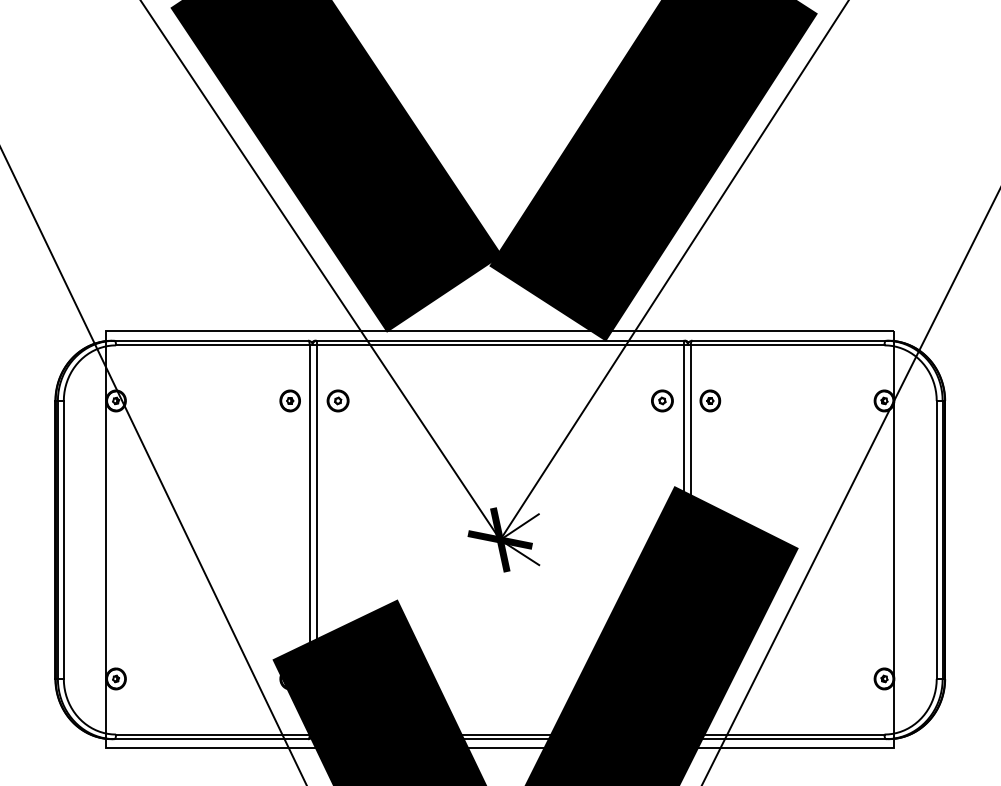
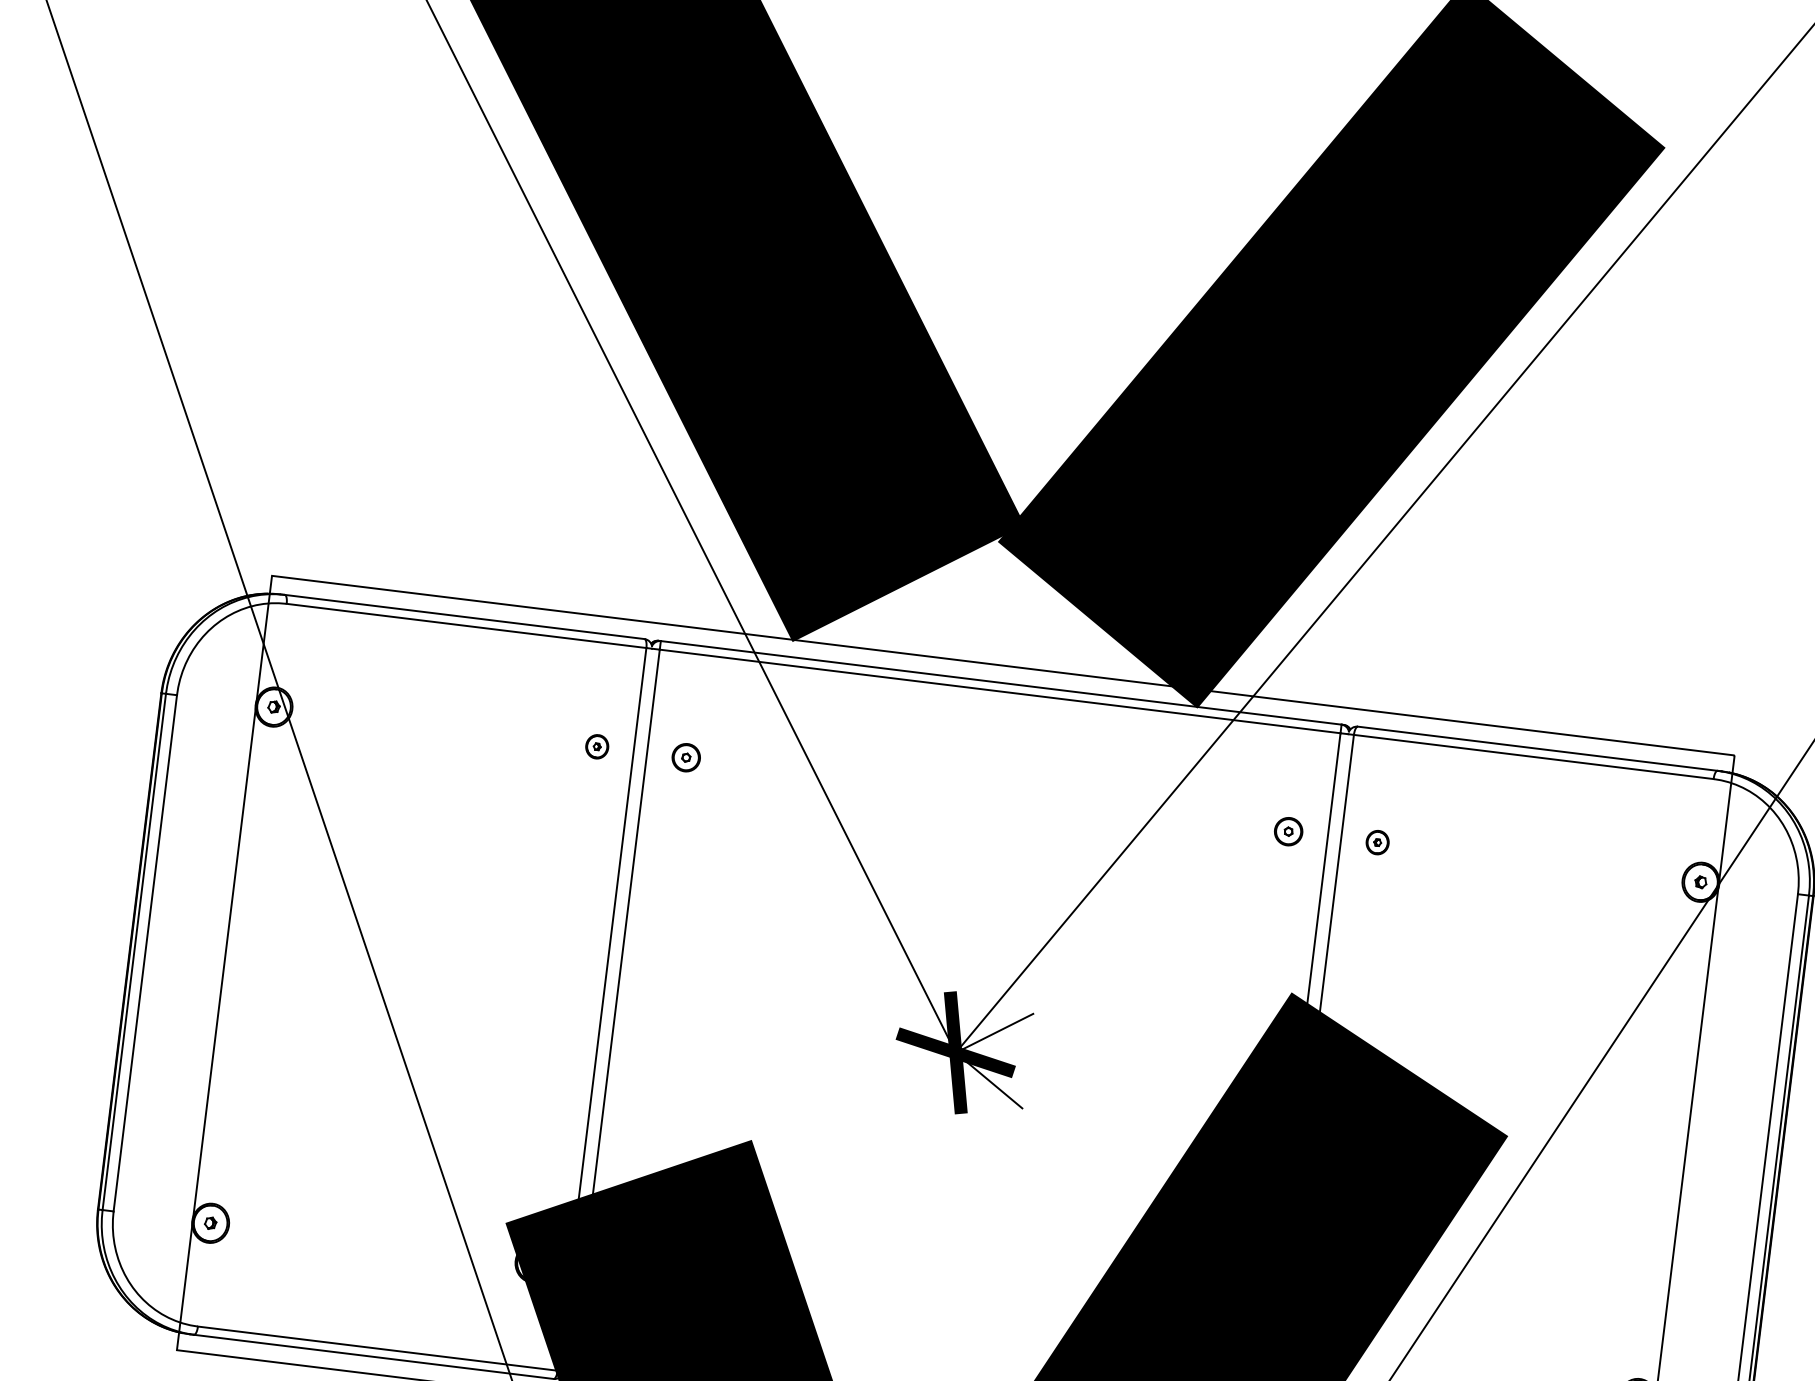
part: (289, 400) -> (596, 745), size x0.6
part: (337, 400) -> (685, 756), size x0.7
part: (662, 400) -> (1288, 830), size x0.7
part: (710, 400) -> (1377, 841), size x0.6

